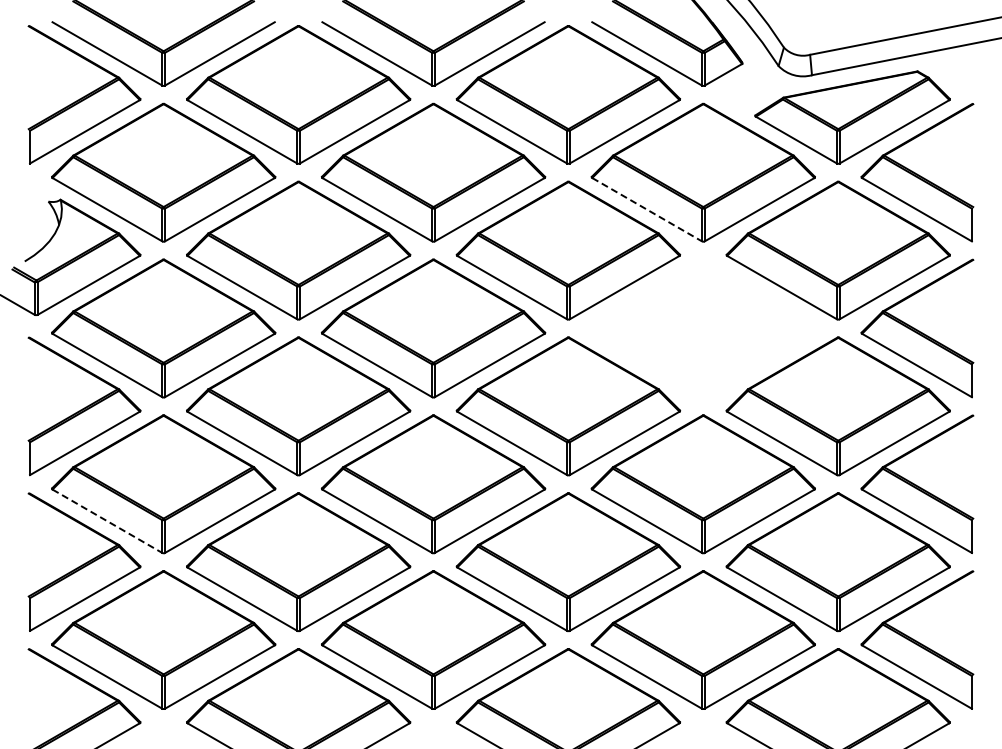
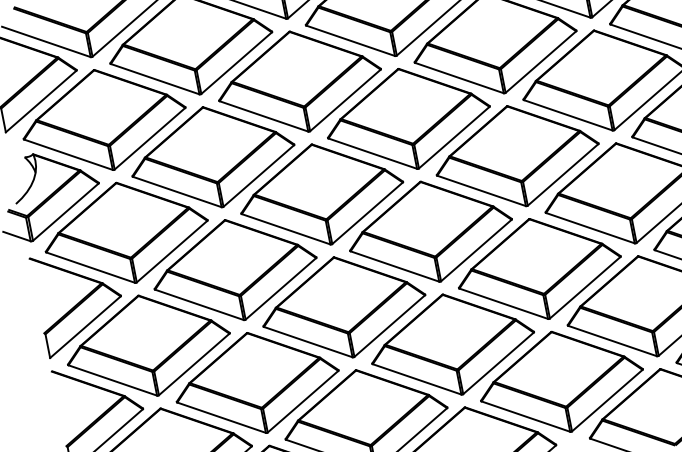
line: (647, 209) -> (459, 77), dashed -> solid
part: (702, 328) -> (516, 156), added
line: (107, 521) -> (112, 380), dashed -> solid

